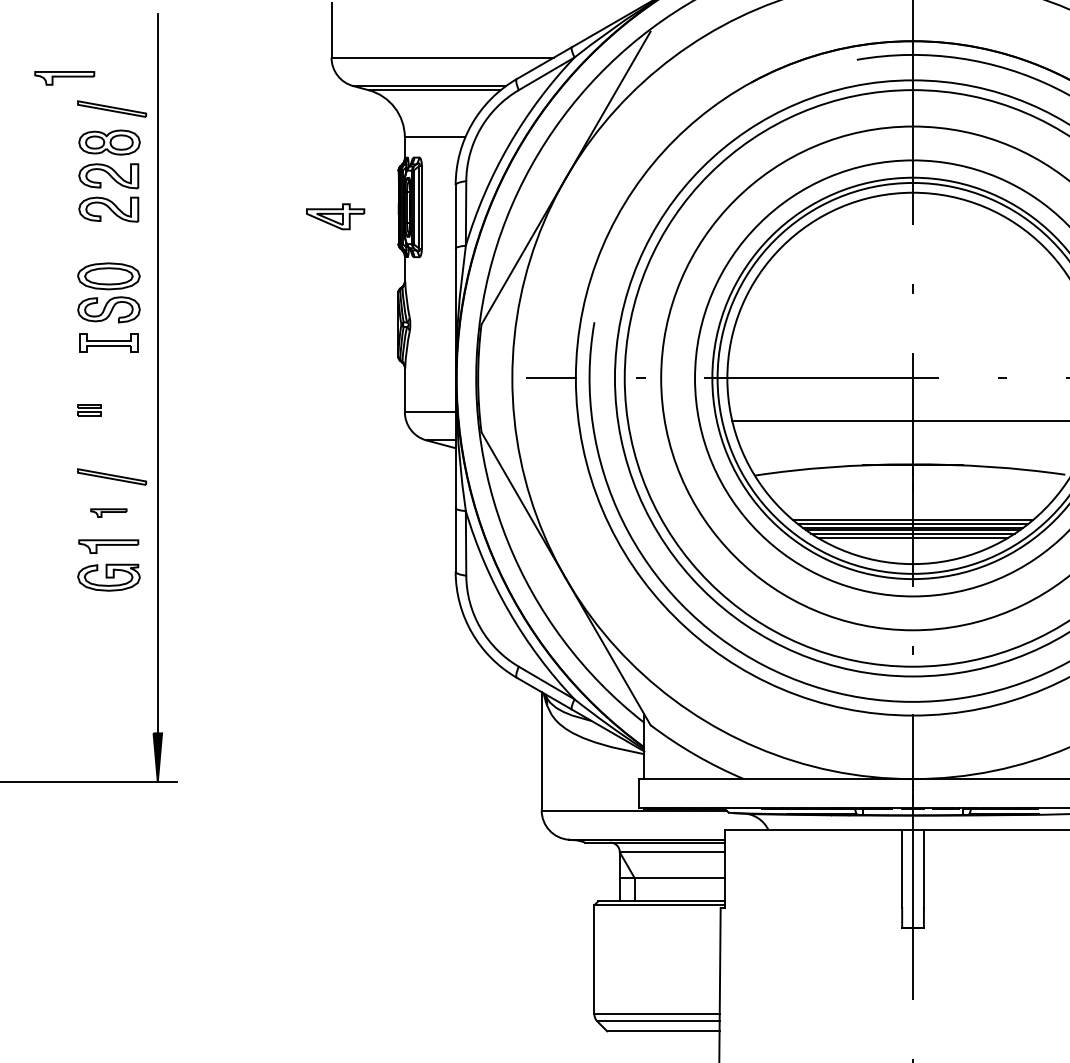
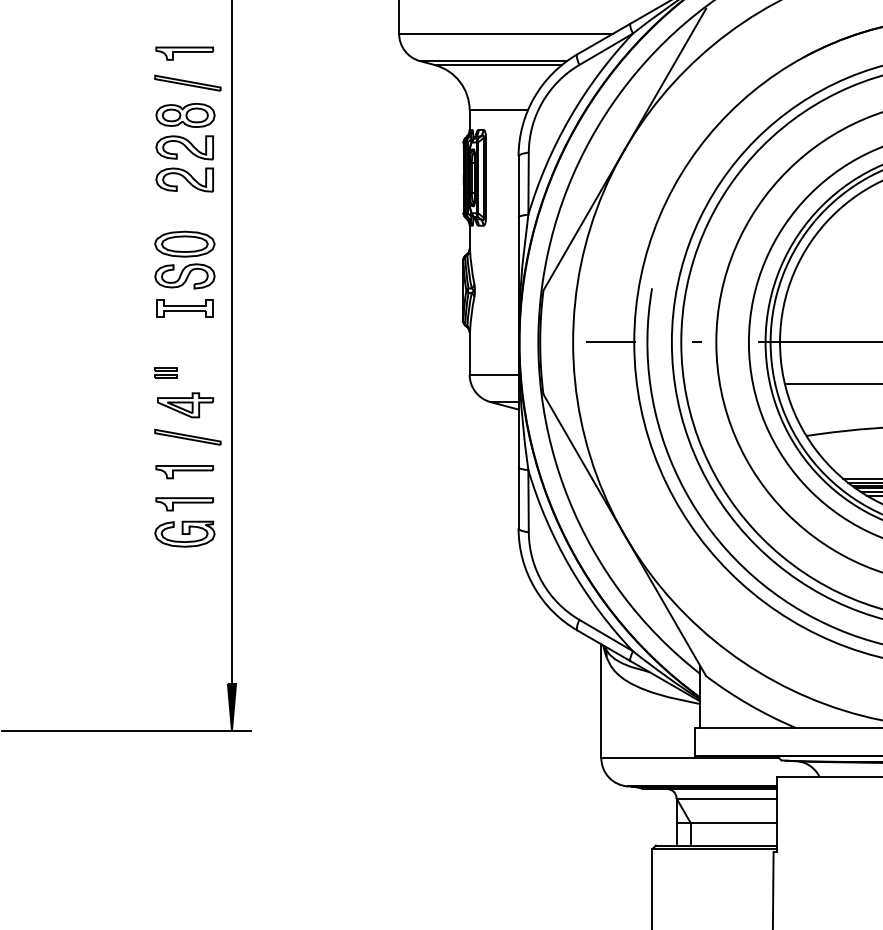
part: (64, 78) -> (184, 53), moved
part: (335, 216) -> (185, 405), moved
part: (108, 512) -> (184, 471), size x1.67

